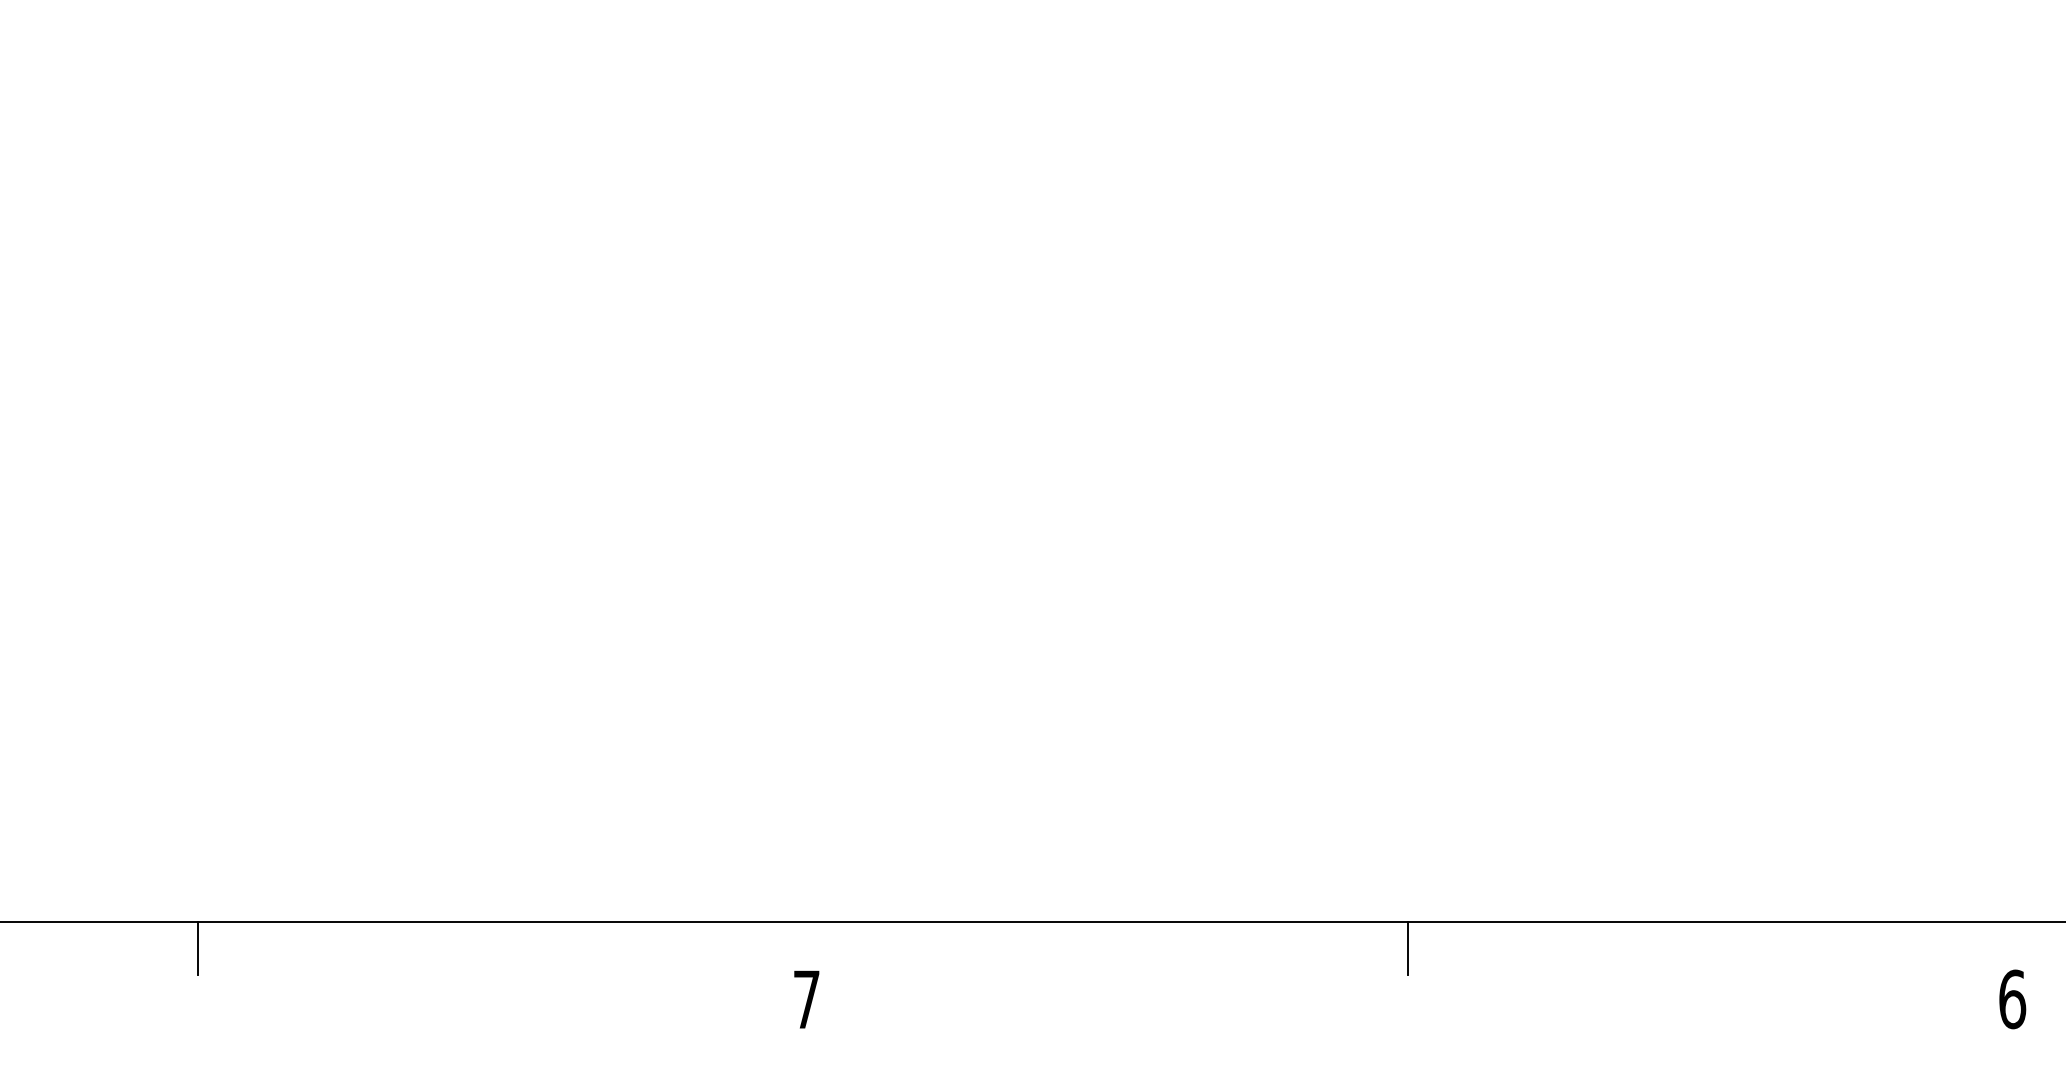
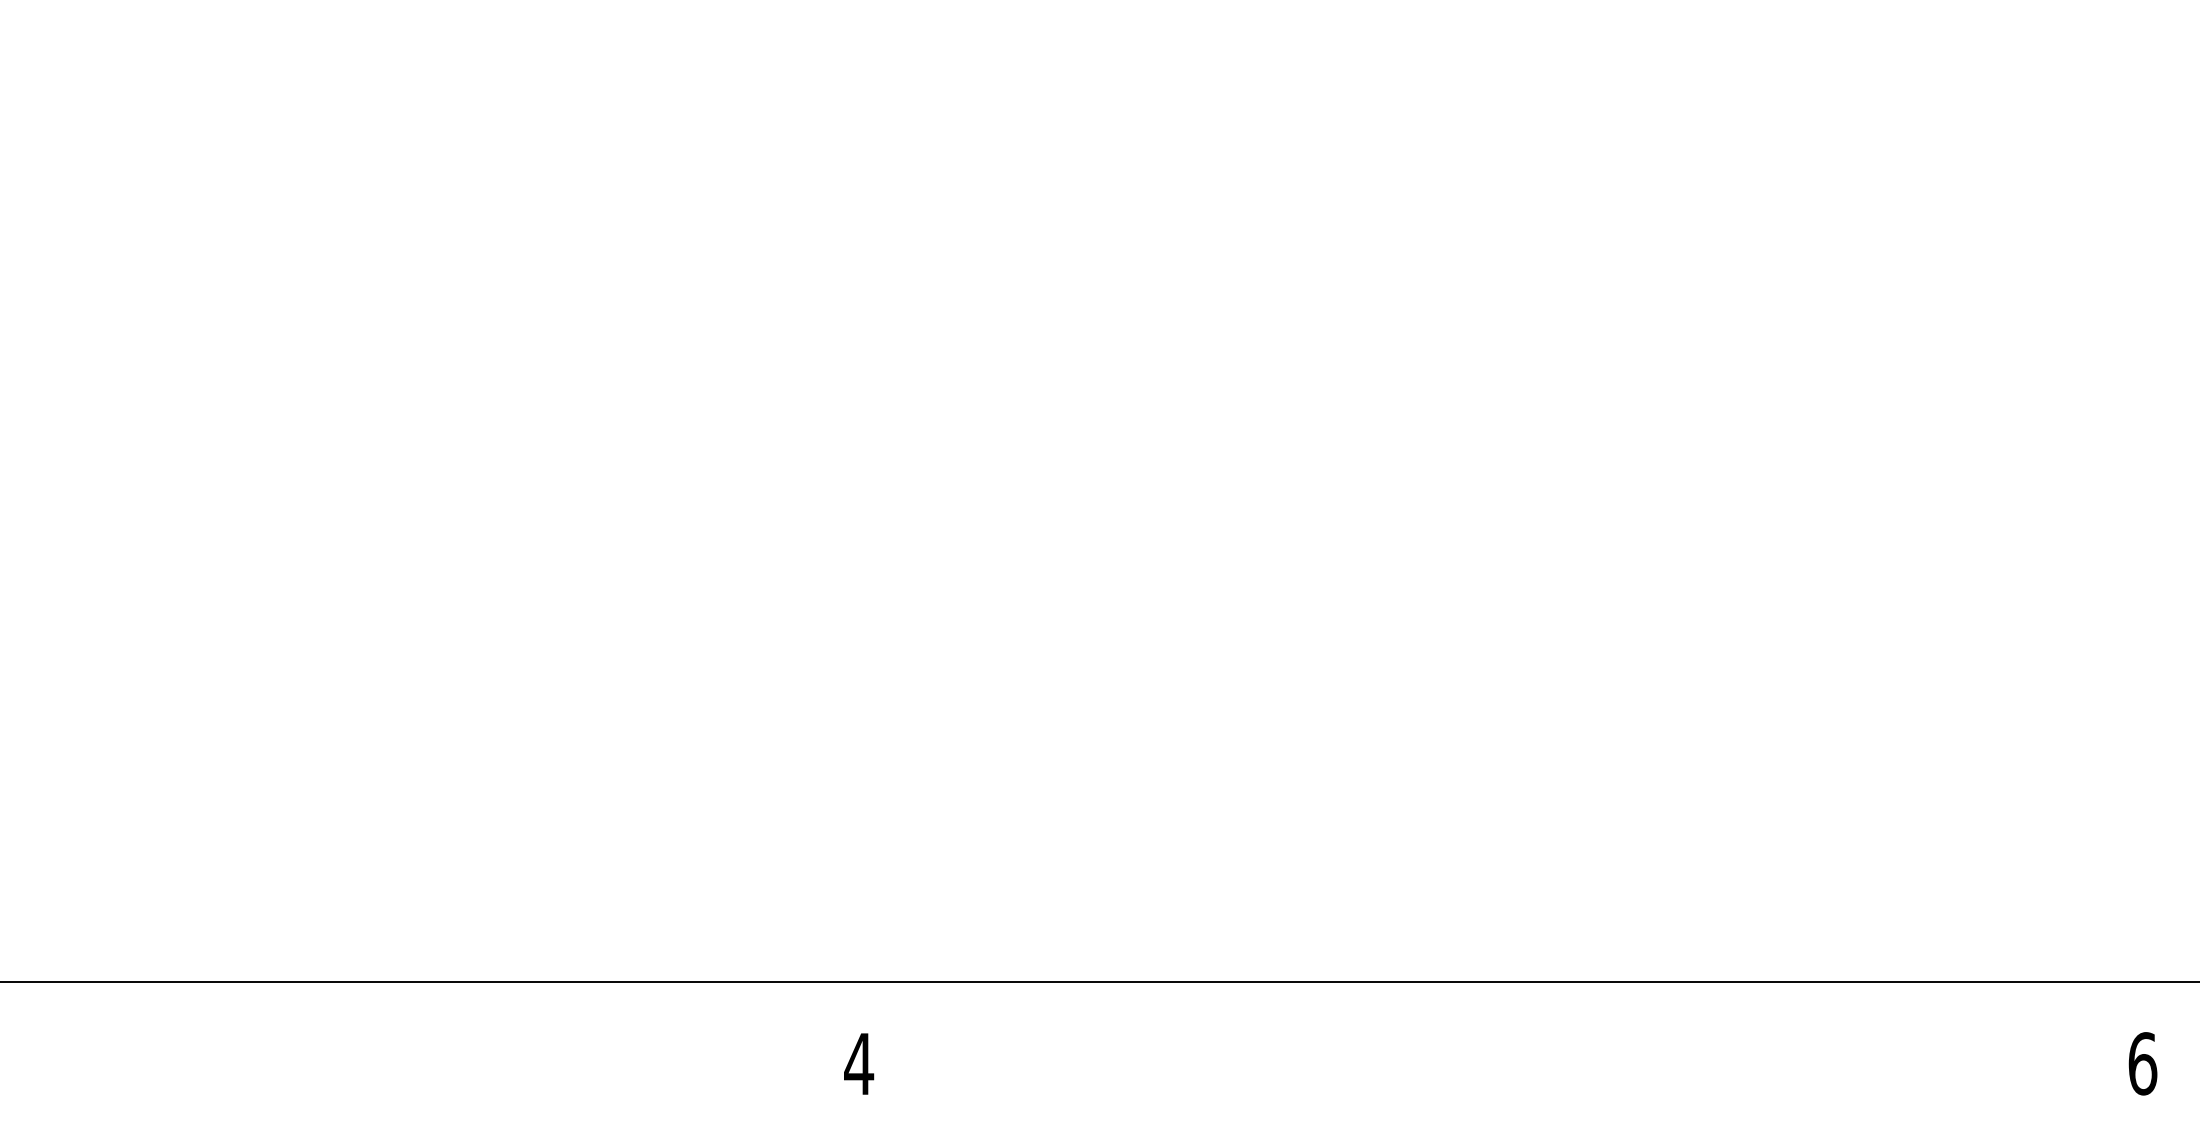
line: (198, 948) -> (211, 1009), removed
line: (1408, 948) -> (1499, 1009), removed
text: (807, 999) -> (859, 1063), 7 -> 4

